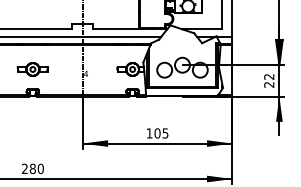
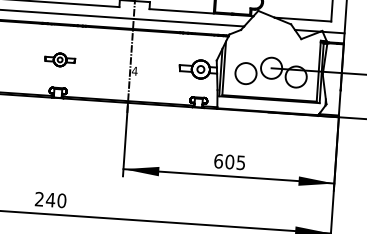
part: (32, 69) -> (59, 59), size x0.7
text: (149, 133) -> (218, 161), 105 -> 605
text: (32, 168) -> (50, 199), 280 -> 240

